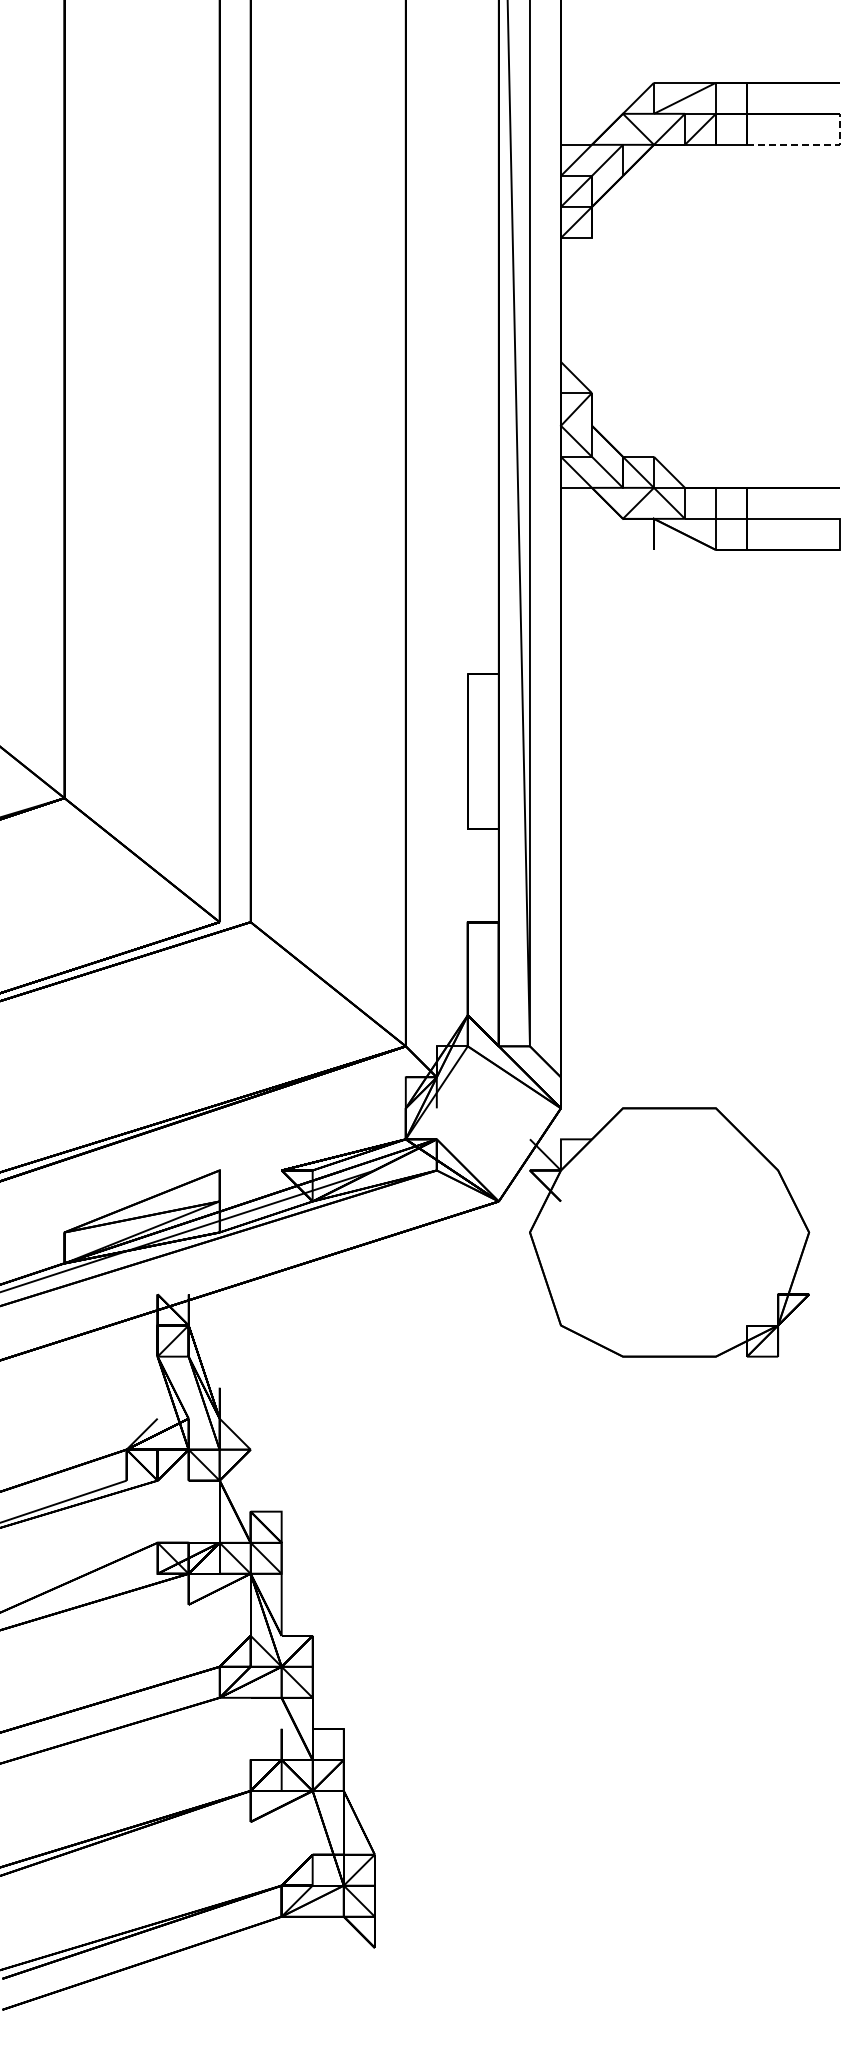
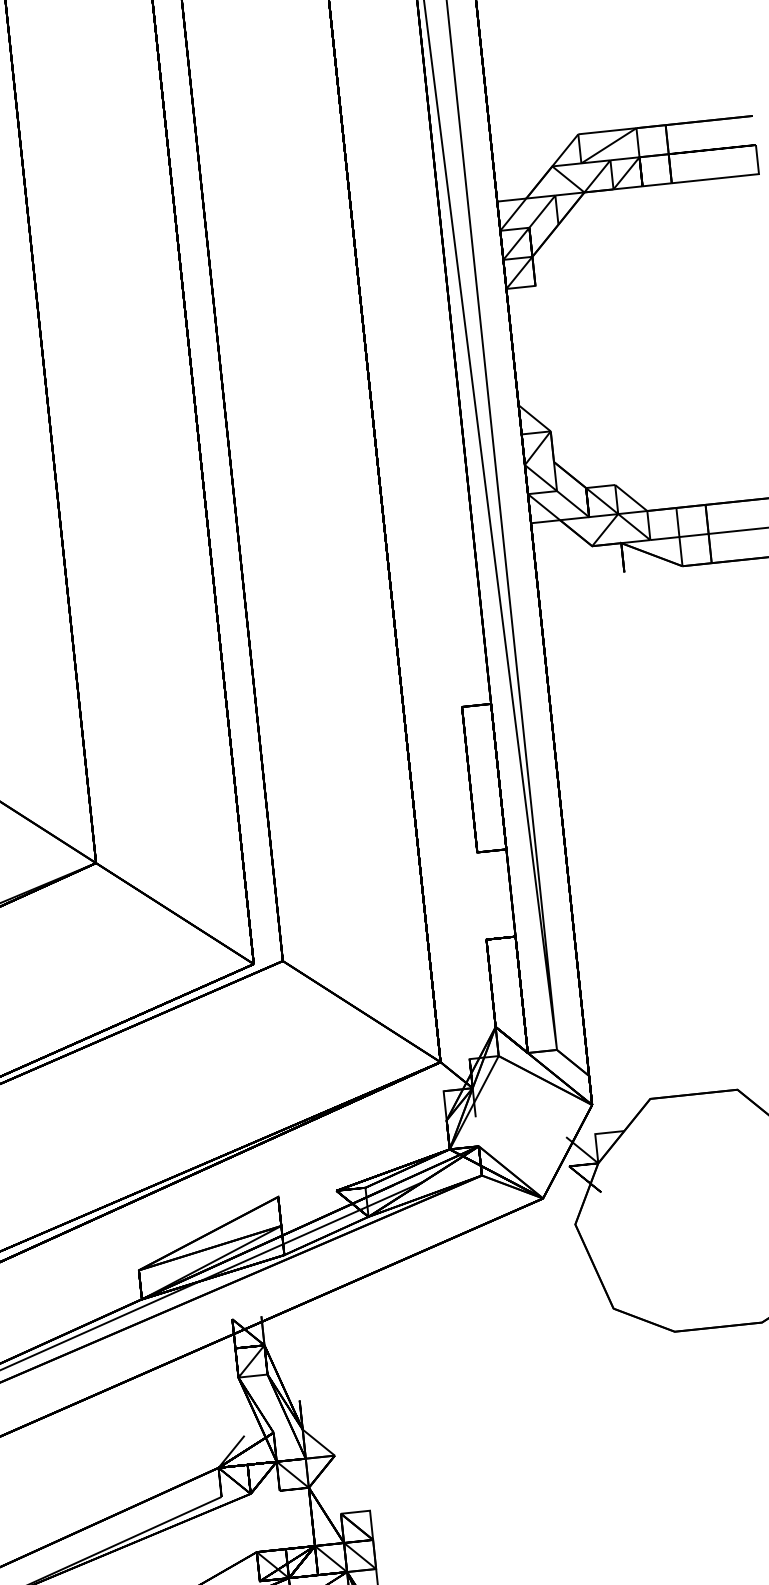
line: (810, 144) -> (731, 176), dashed -> solid

